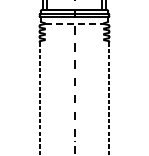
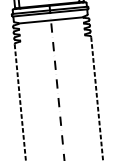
line: (74, 23) -> (50, 20), dashed -> solid

